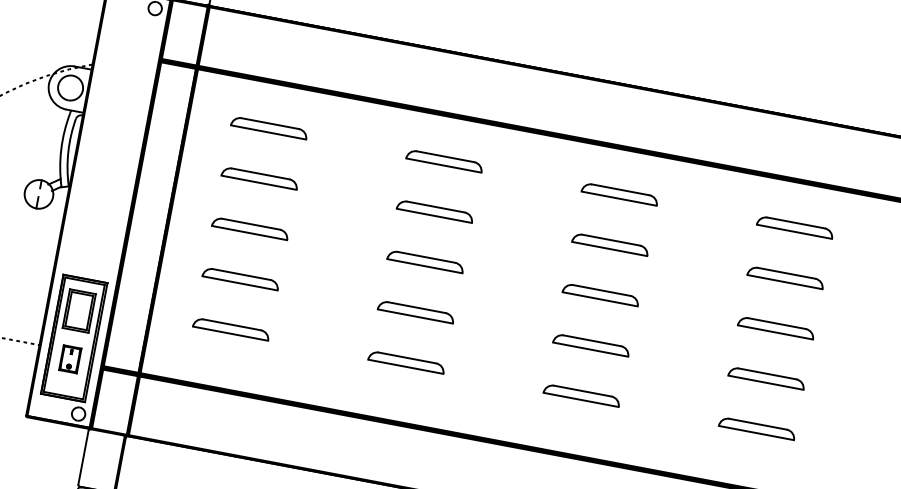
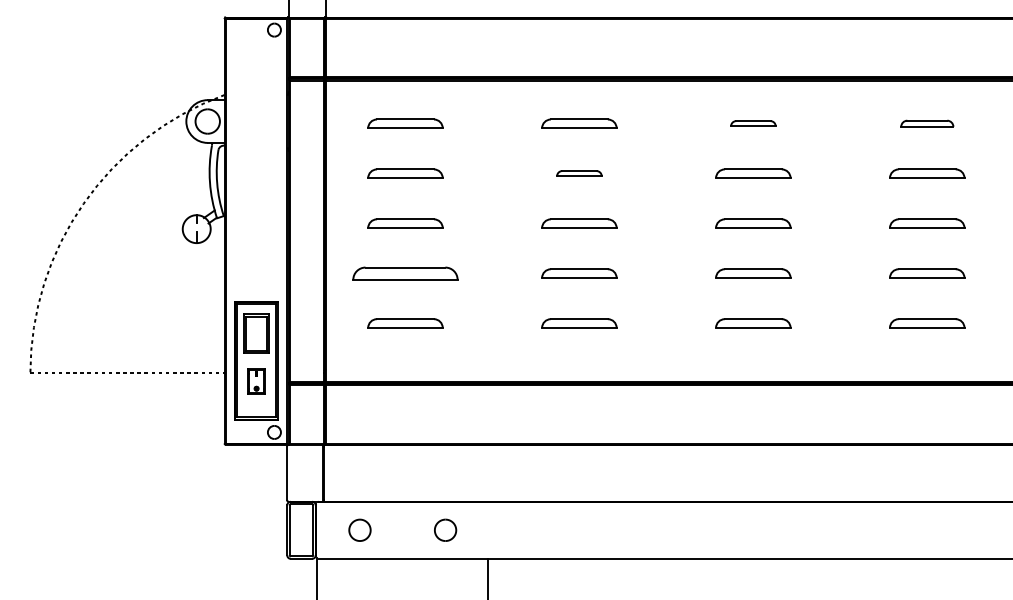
part: (620, 193) -> (753, 123), size x0.6
part: (435, 211) -> (579, 173), size x0.6
part: (795, 227) -> (927, 123), size x0.7
part: (240, 278) -> (405, 273), size x1.4

